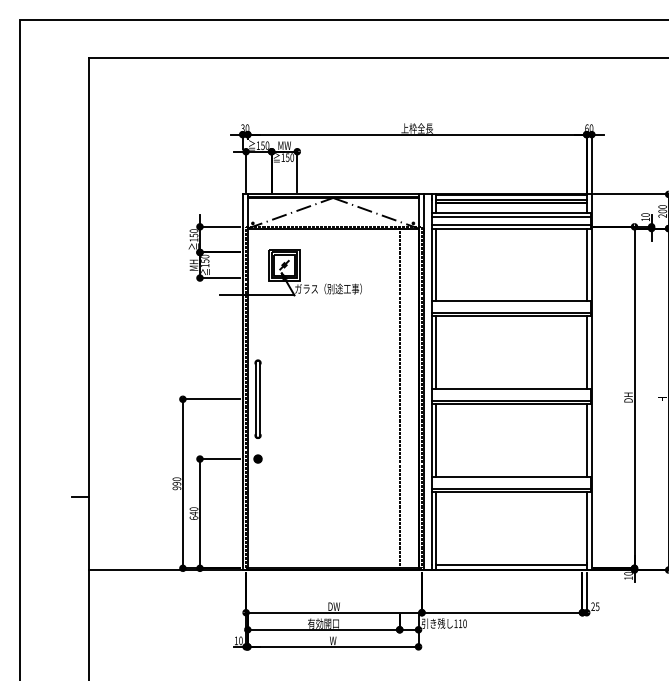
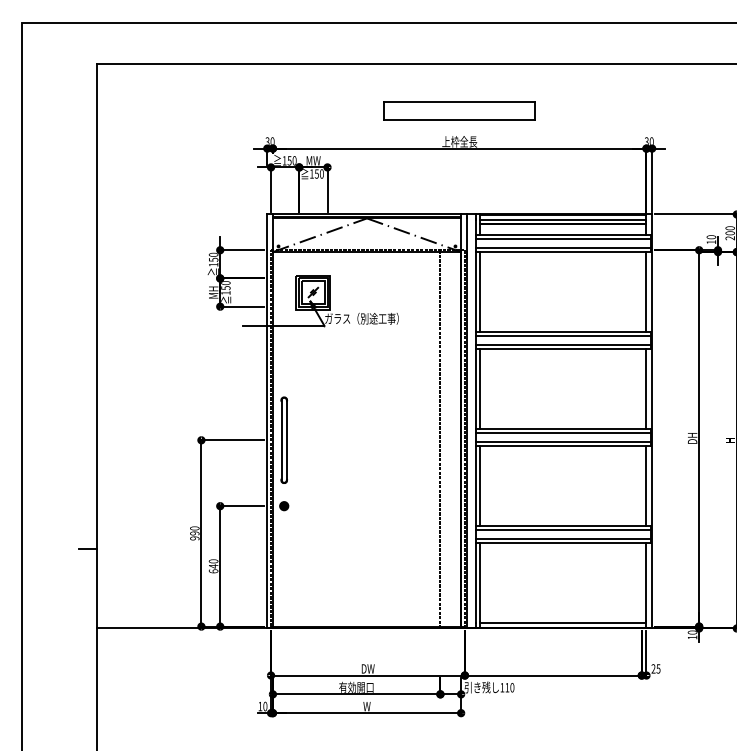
part: (417, 100) -> (459, 110), added
text: (586, 127) -> (646, 140), 60 -> 30
line: (511, 304) -> (563, 335), added
line: (511, 392) -> (563, 432), added
line: (511, 480) -> (563, 529), added

